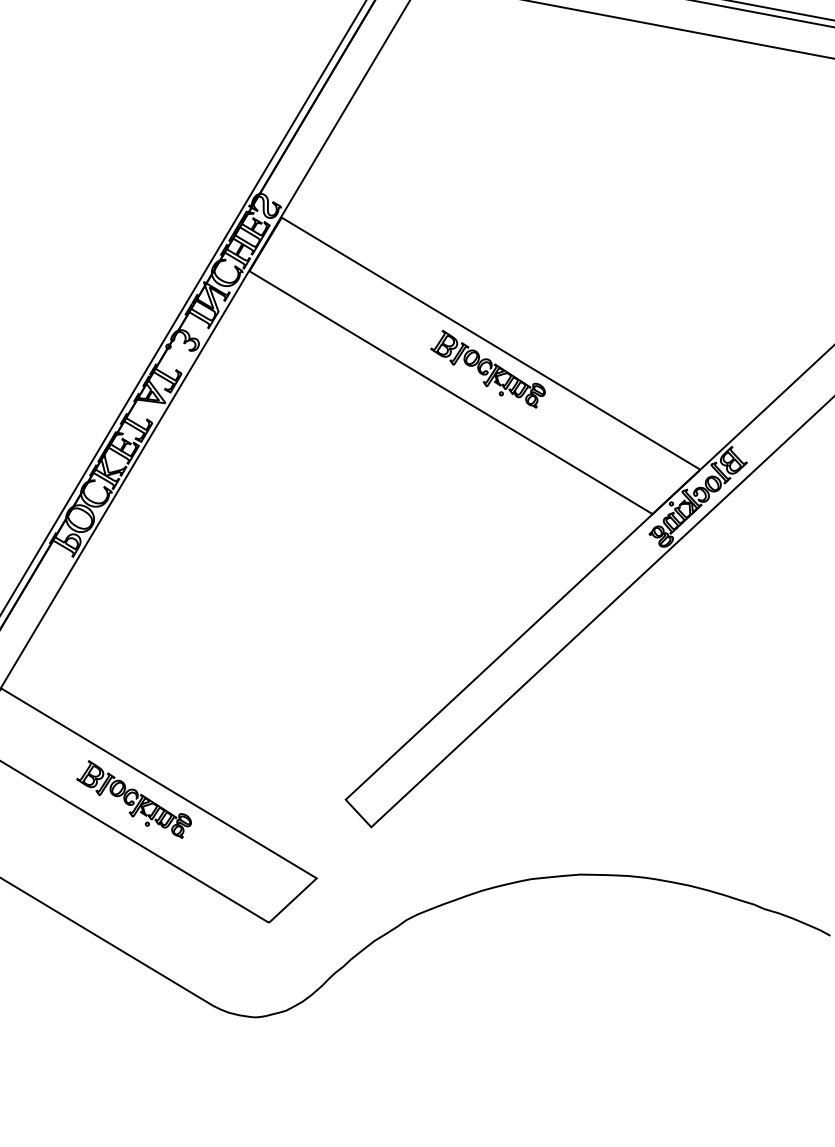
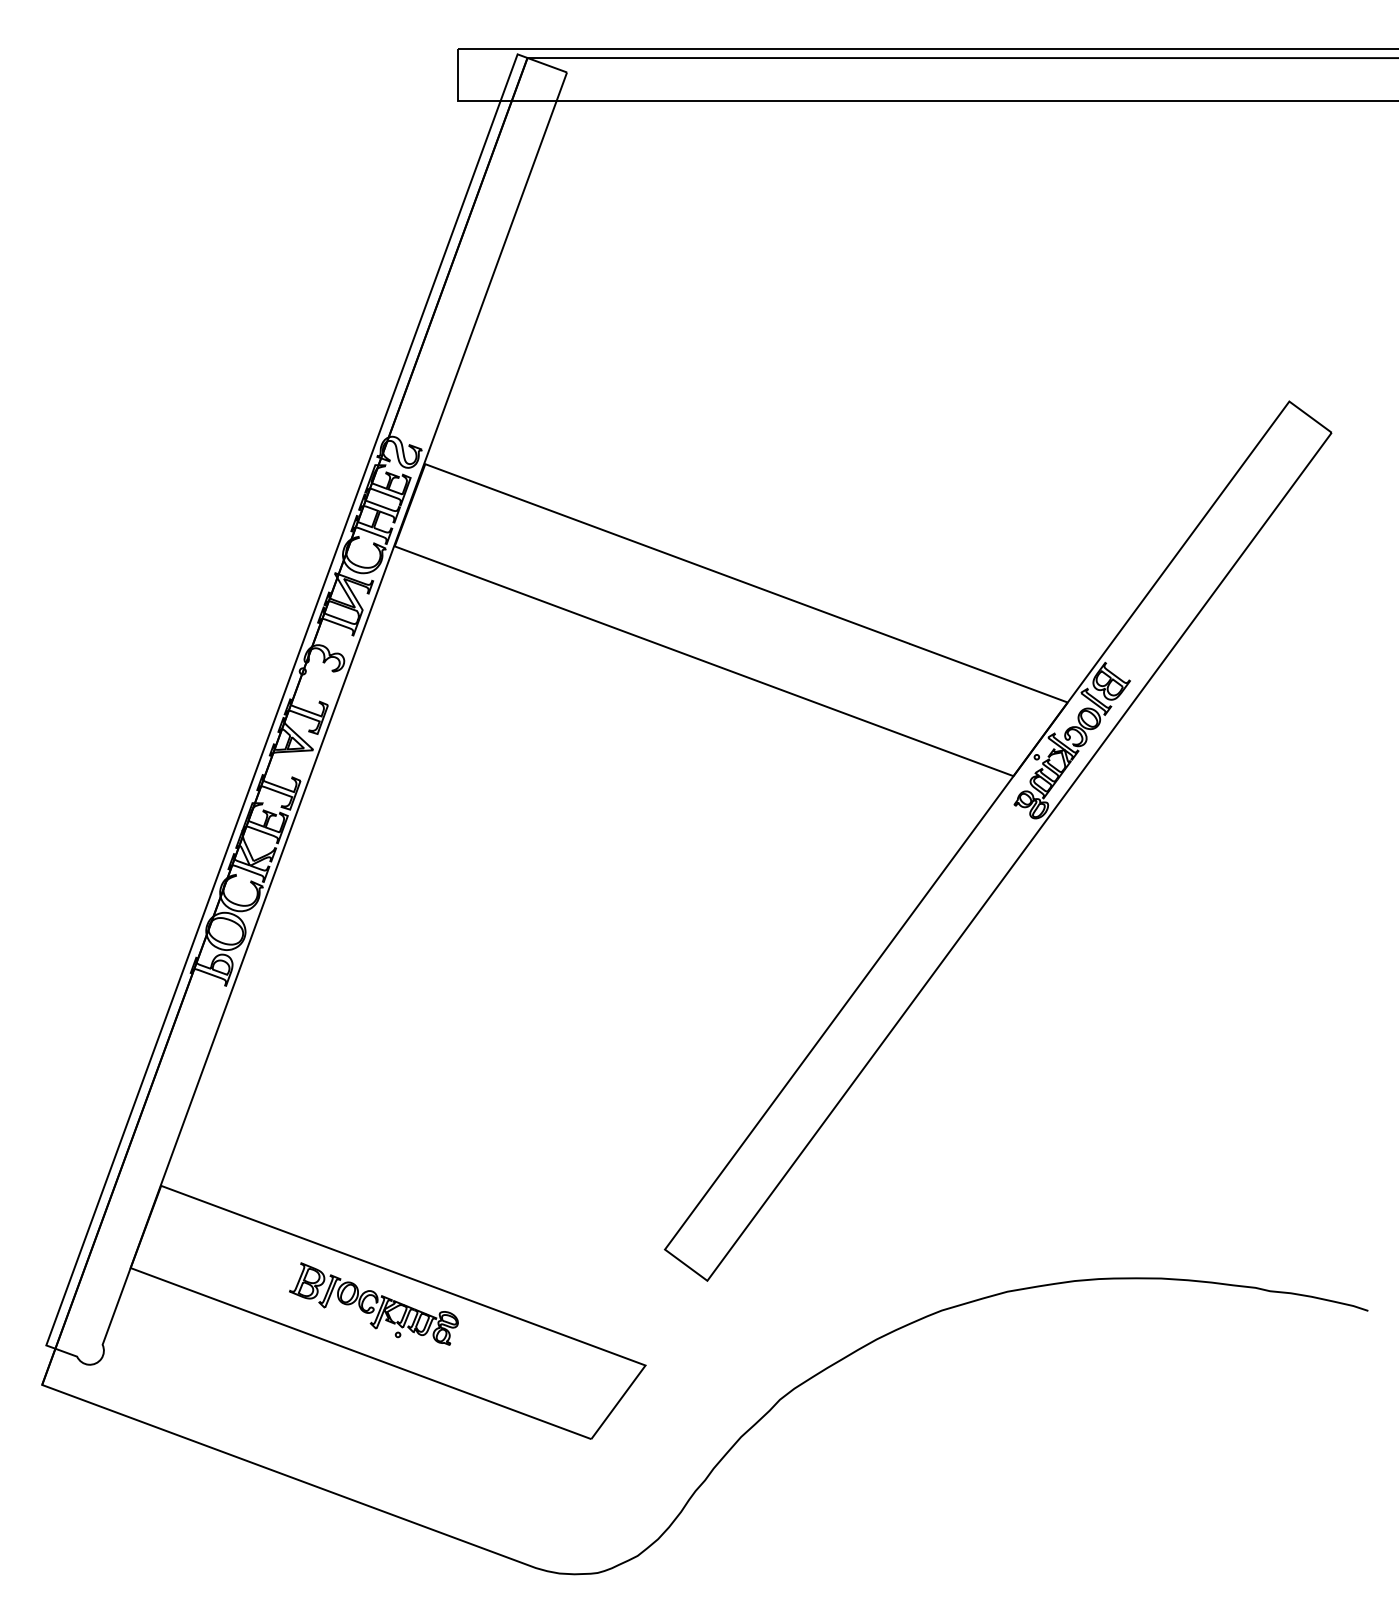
part: (488, 368) -> (749, 618), removed

